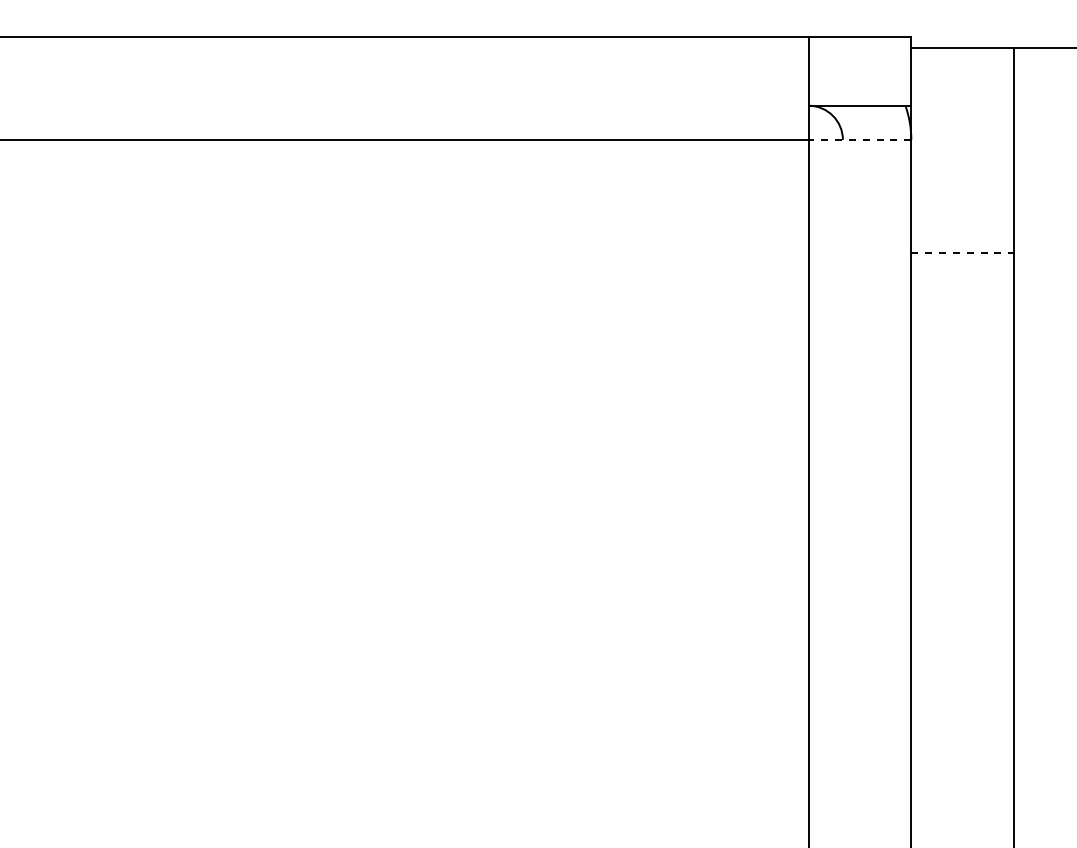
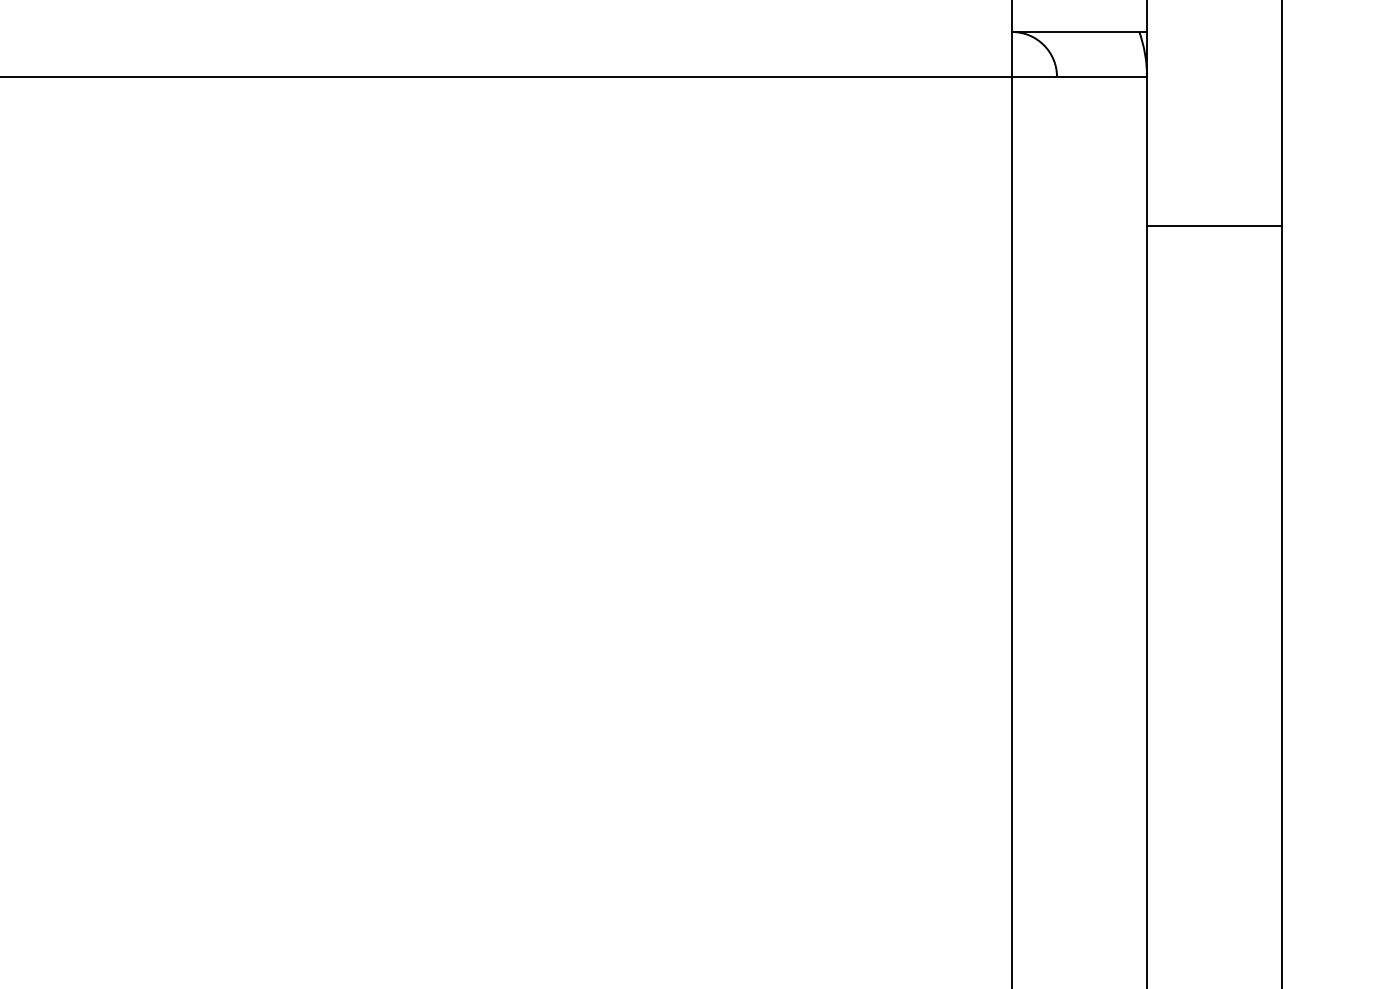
line: (859, 139) -> (1078, 76), dashed -> solid
line: (963, 252) -> (1215, 225), dashed -> solid

